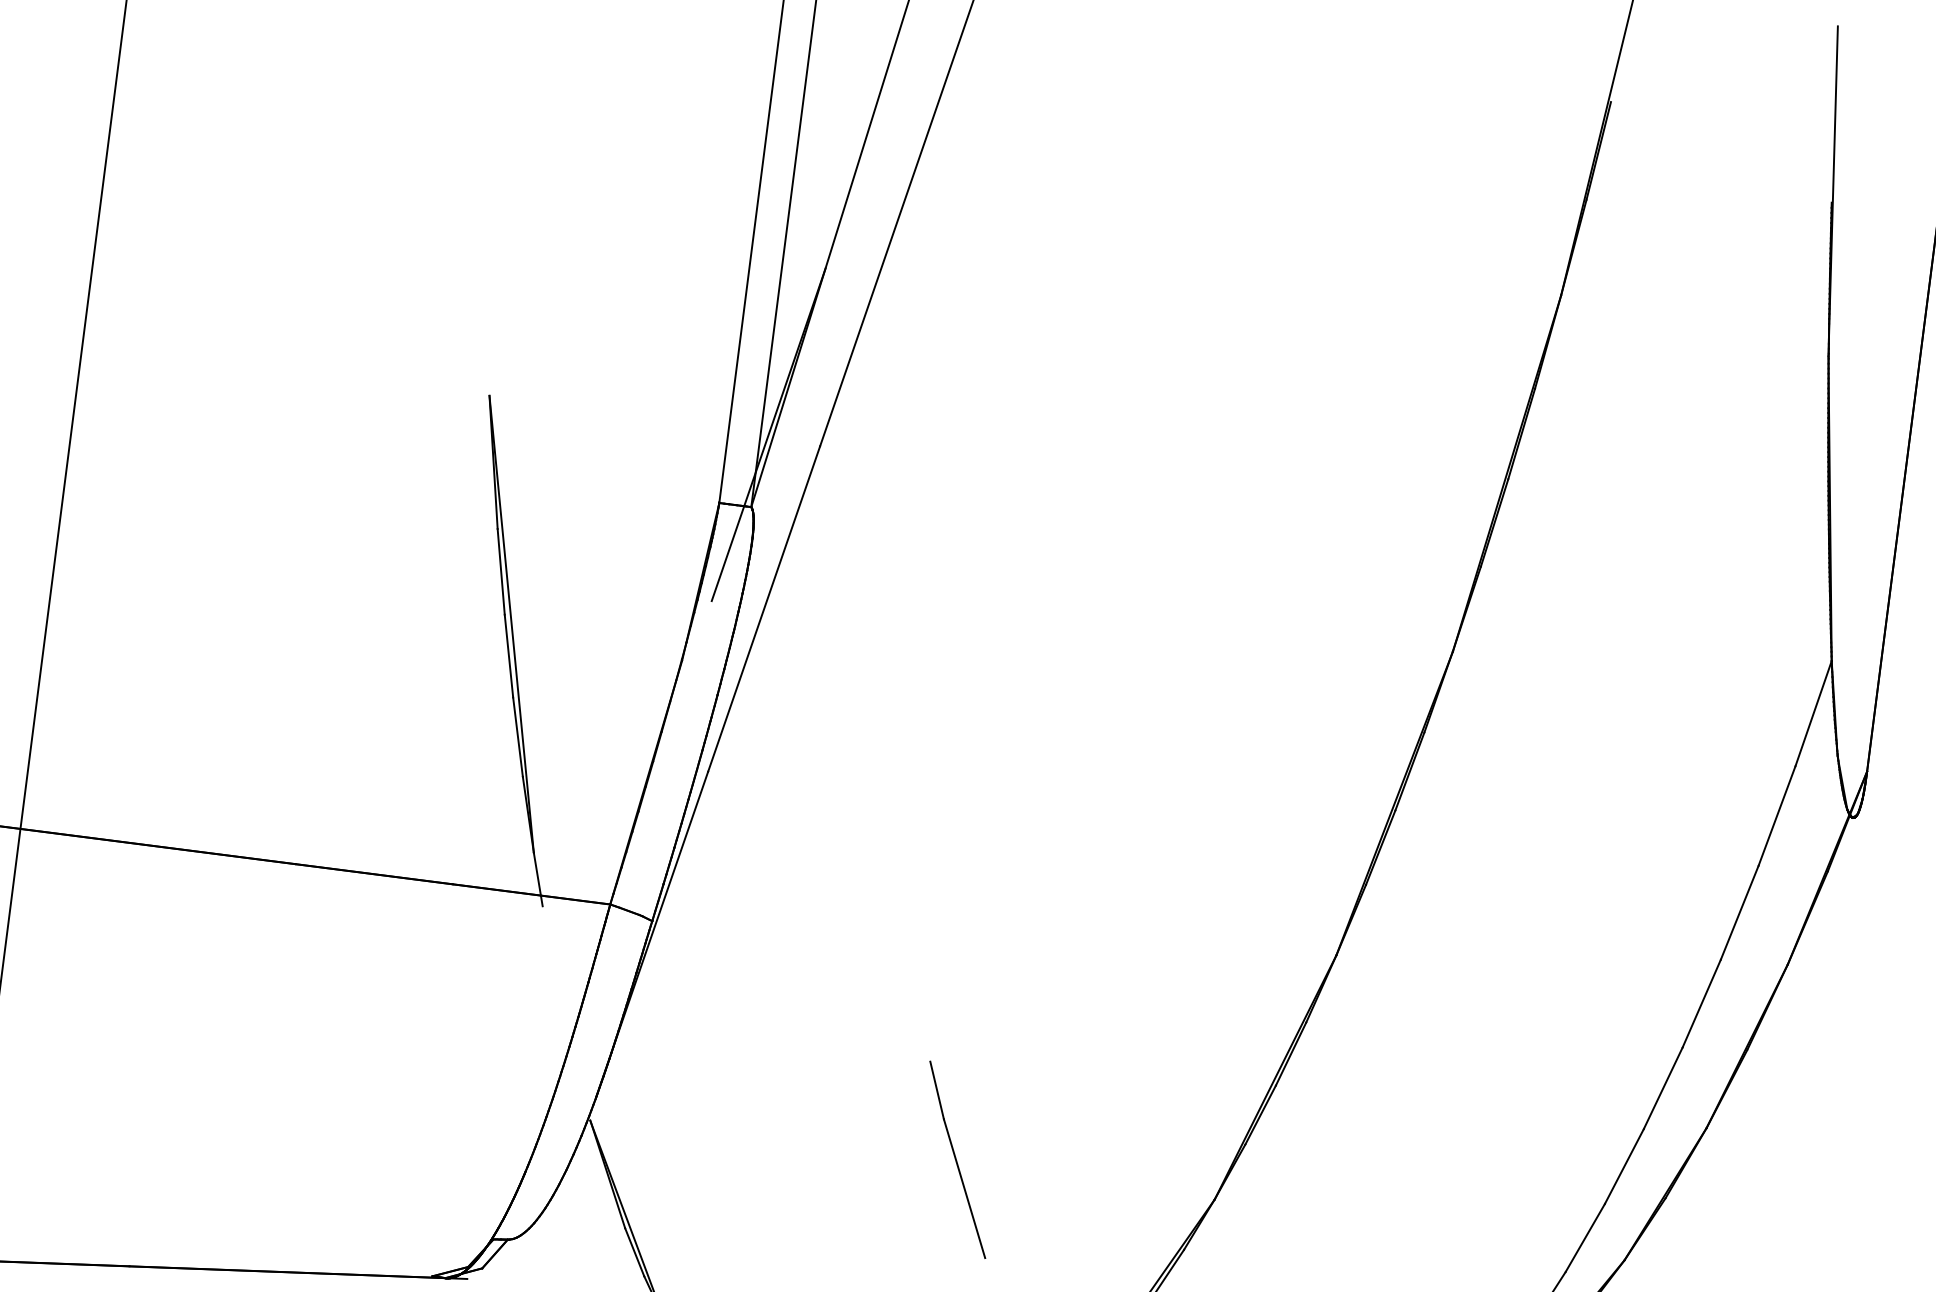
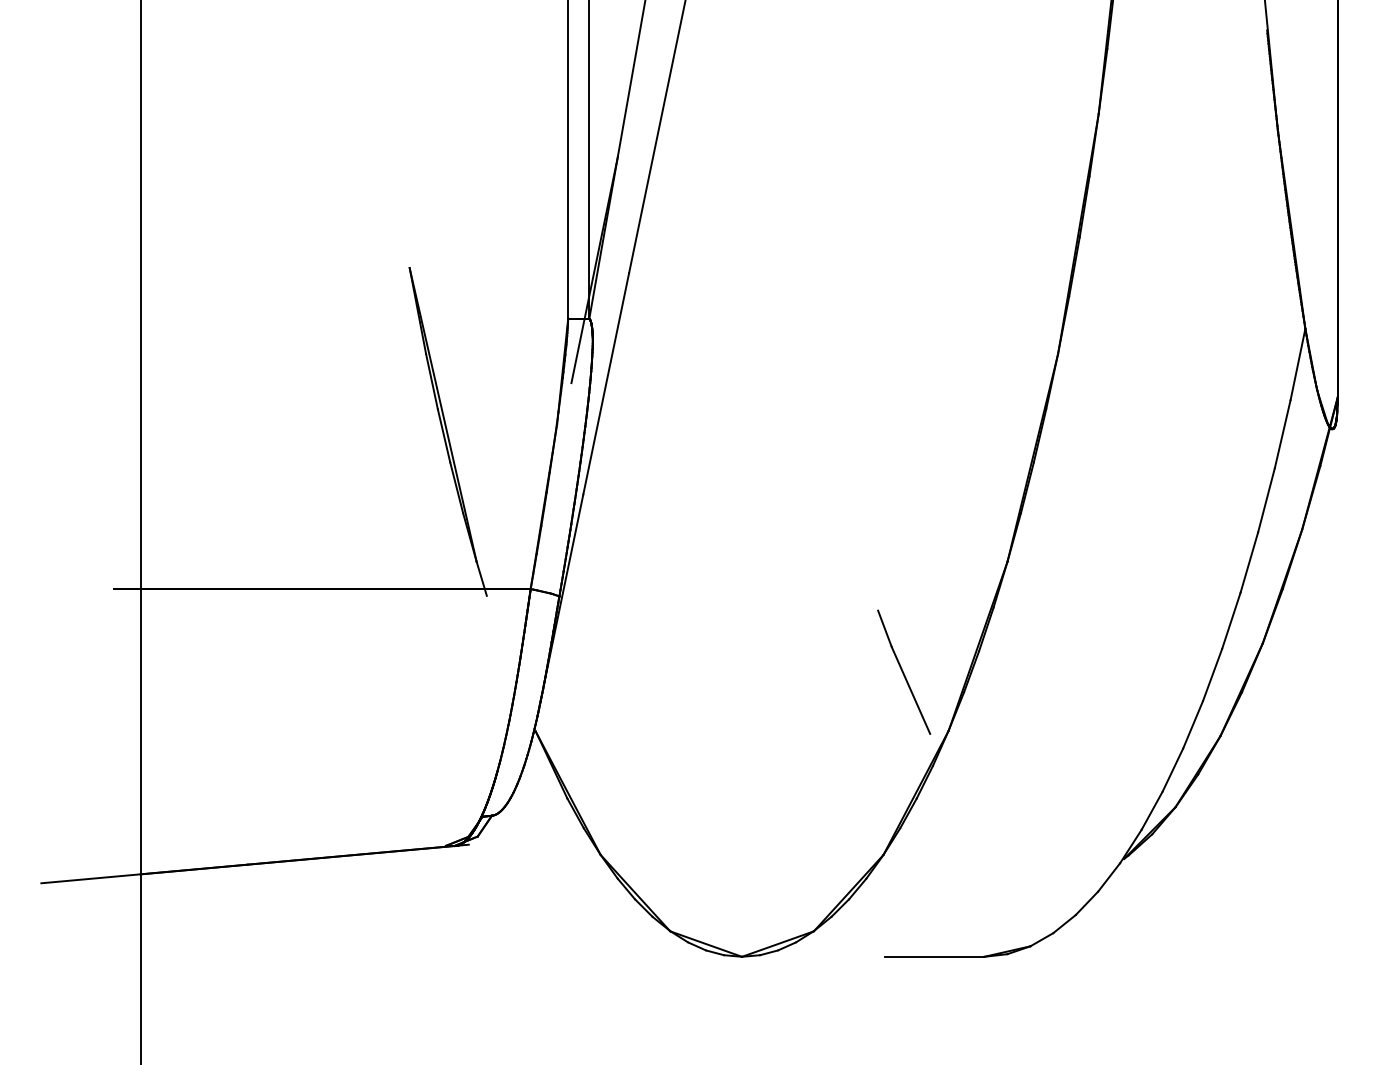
part: (958, 1158) -> (904, 671), moved

